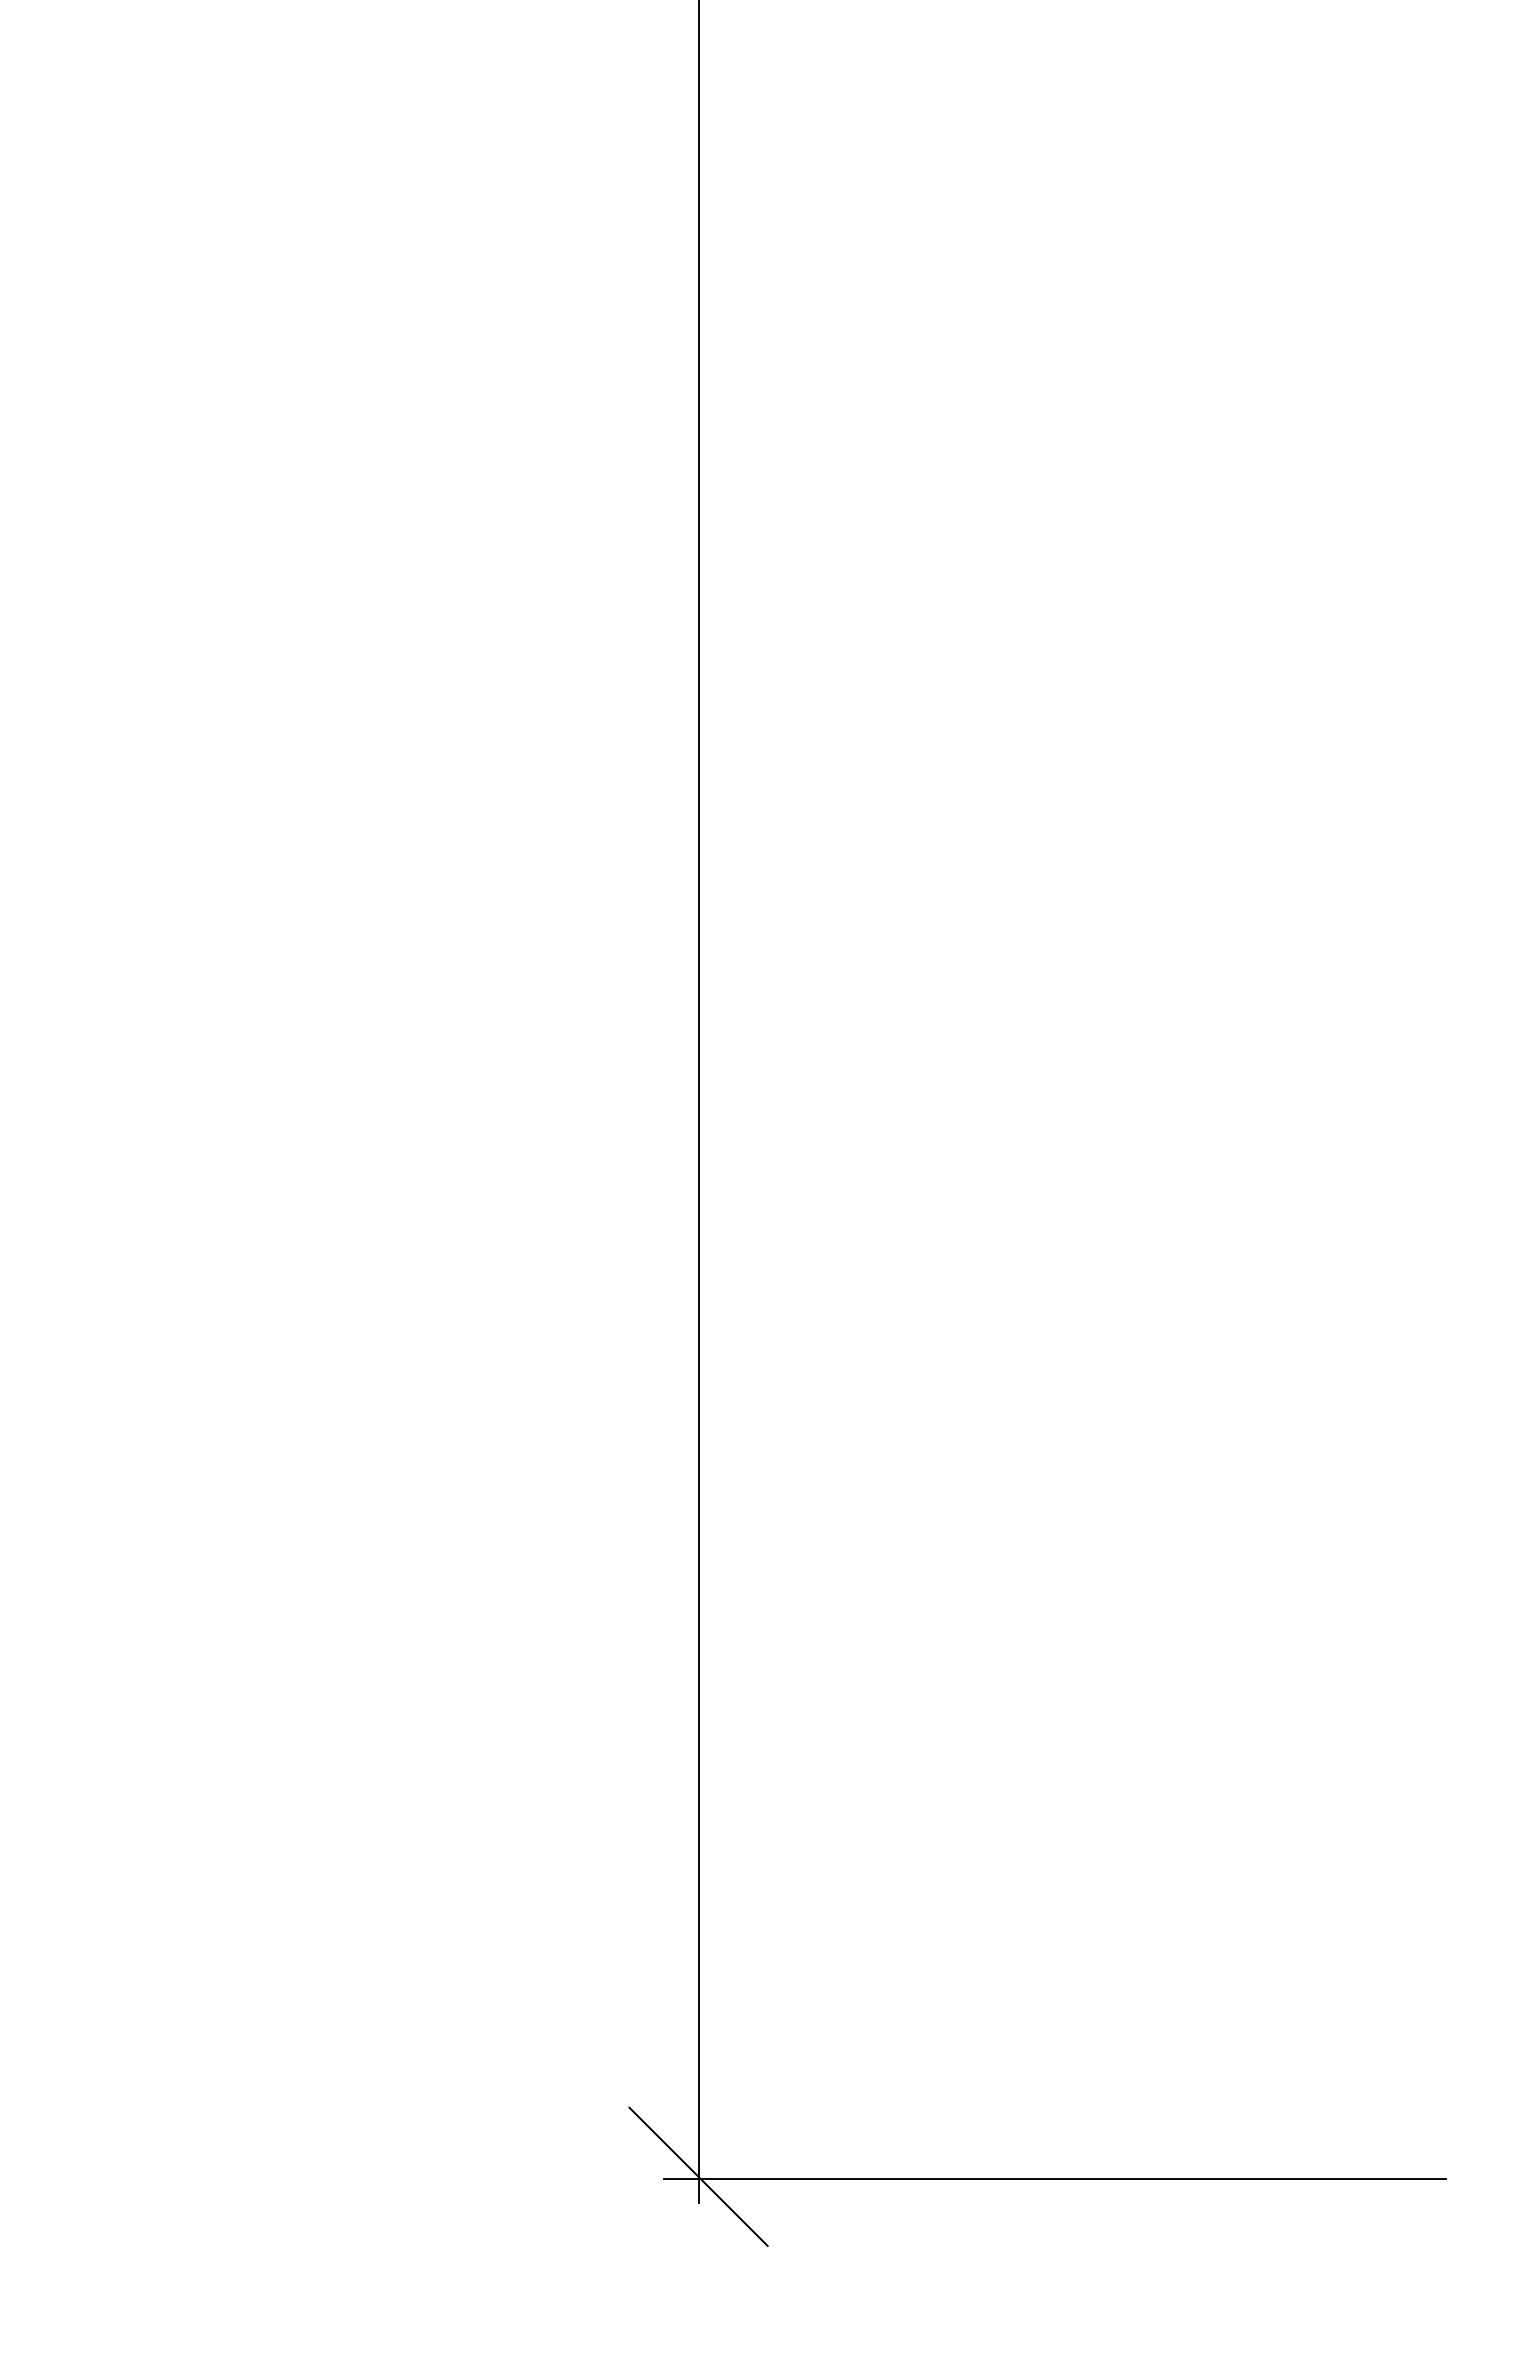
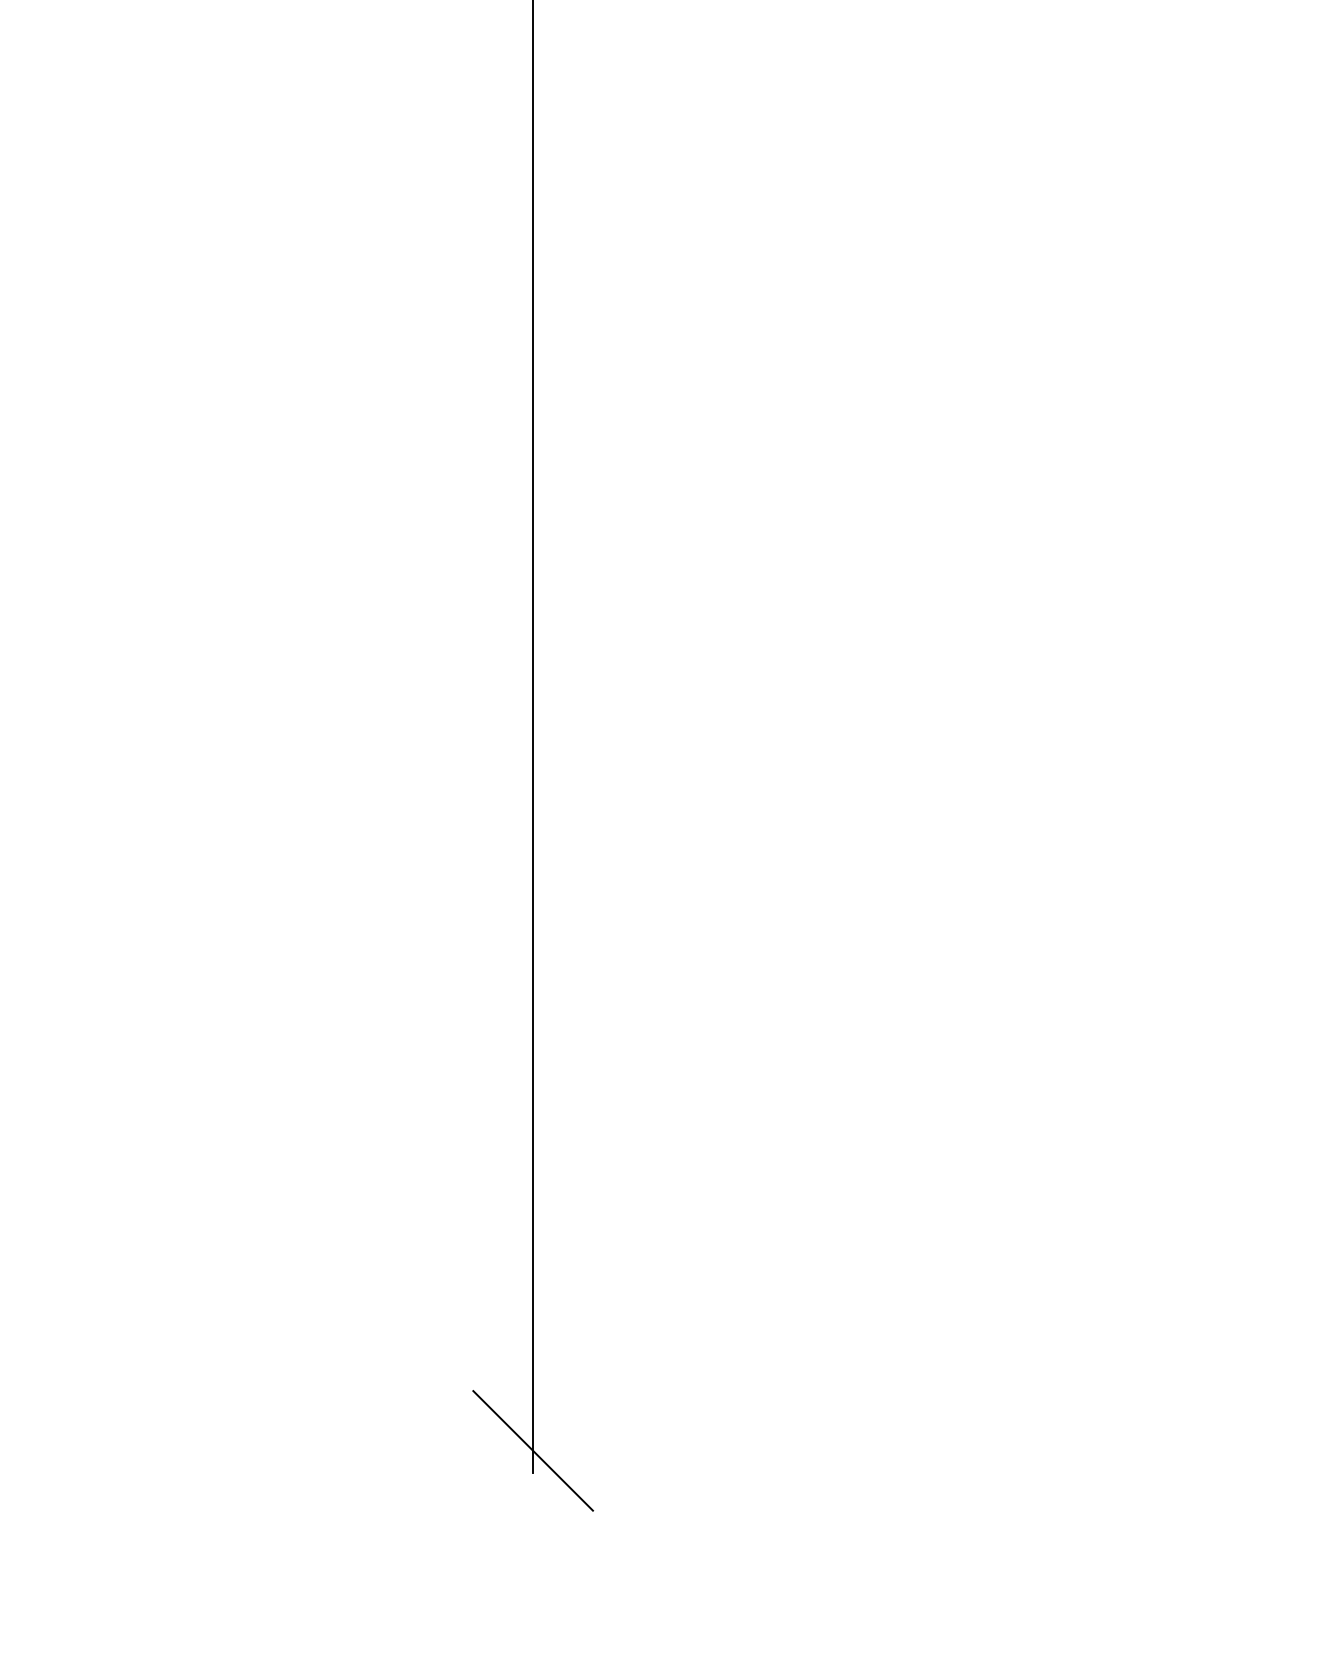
line: (1054, 2179) -> (841, 1453), removed

